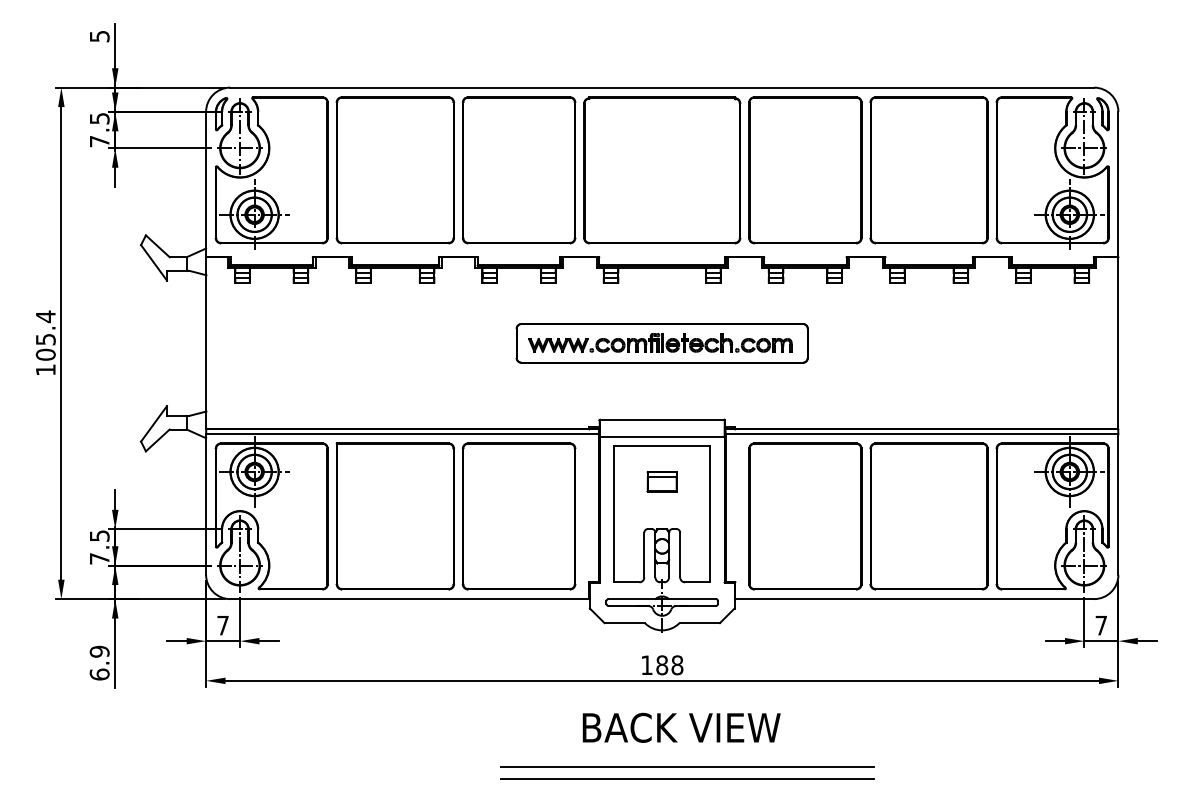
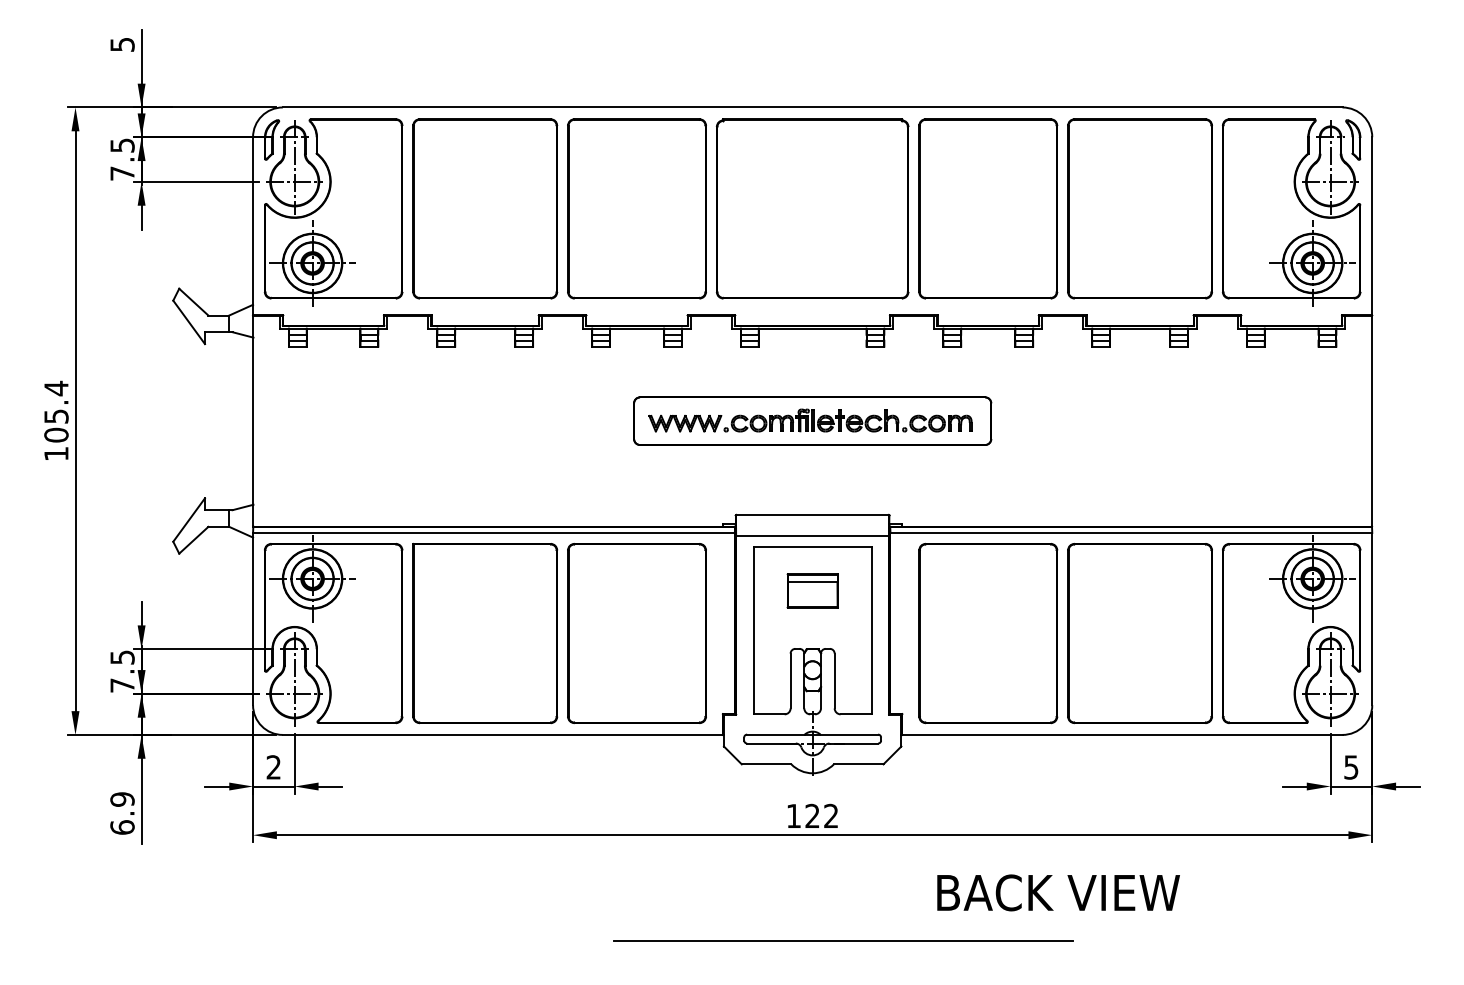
part: (661, 481) -> (811, 590), size x1.4
text: (222, 625) -> (273, 767), 7 -> 2
text: (1100, 625) -> (1350, 767), 7 -> 5
text: (669, 665) -> (821, 816), 188 -> 122
text: (681, 727) -> (1058, 892), moved
line: (687, 778) -> (843, 955), removed

